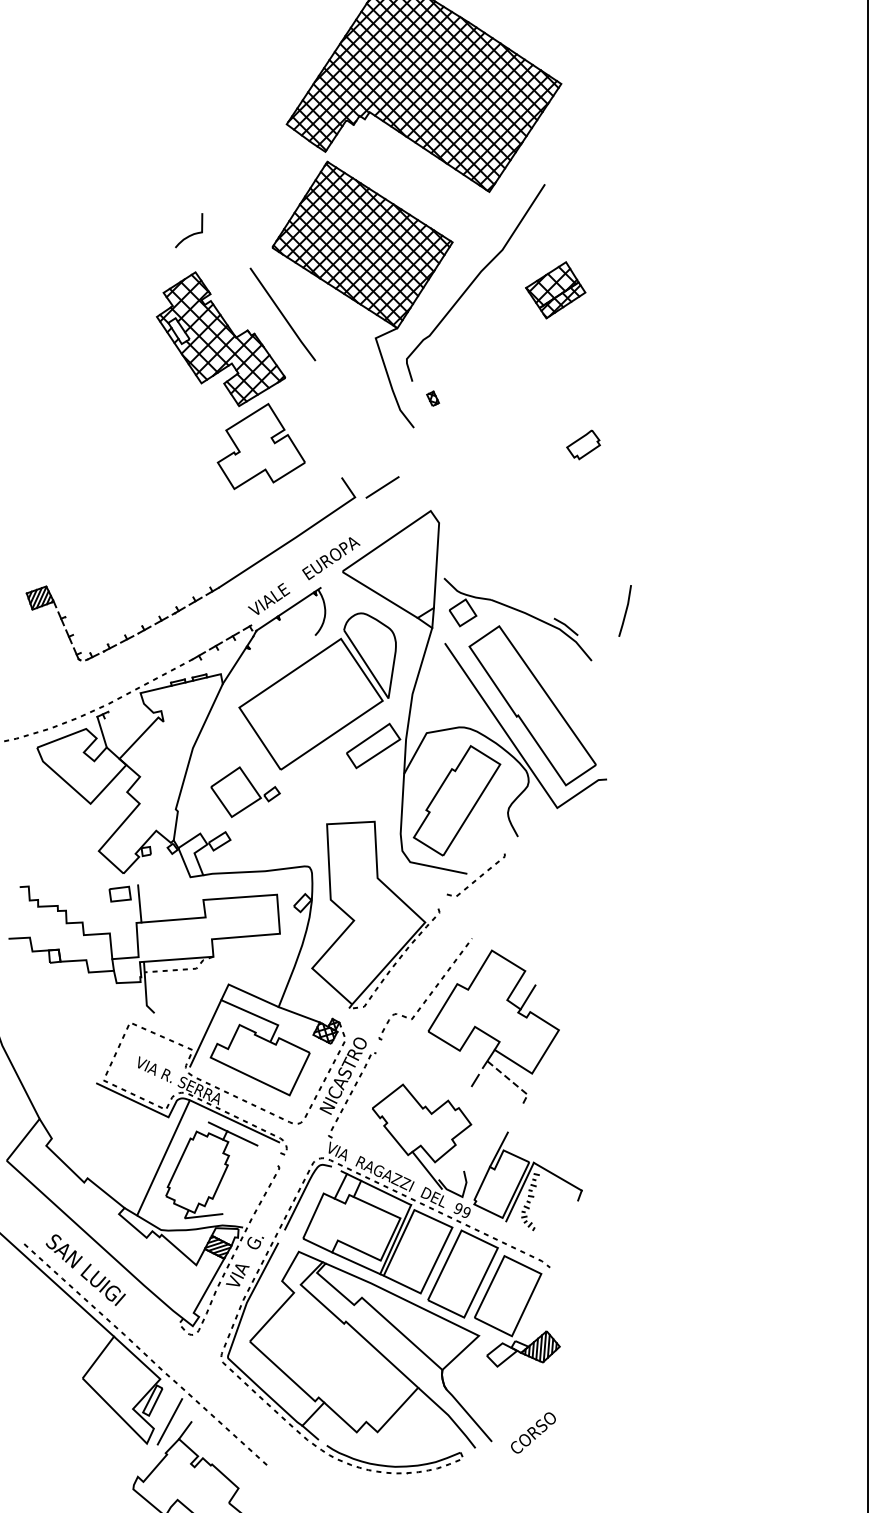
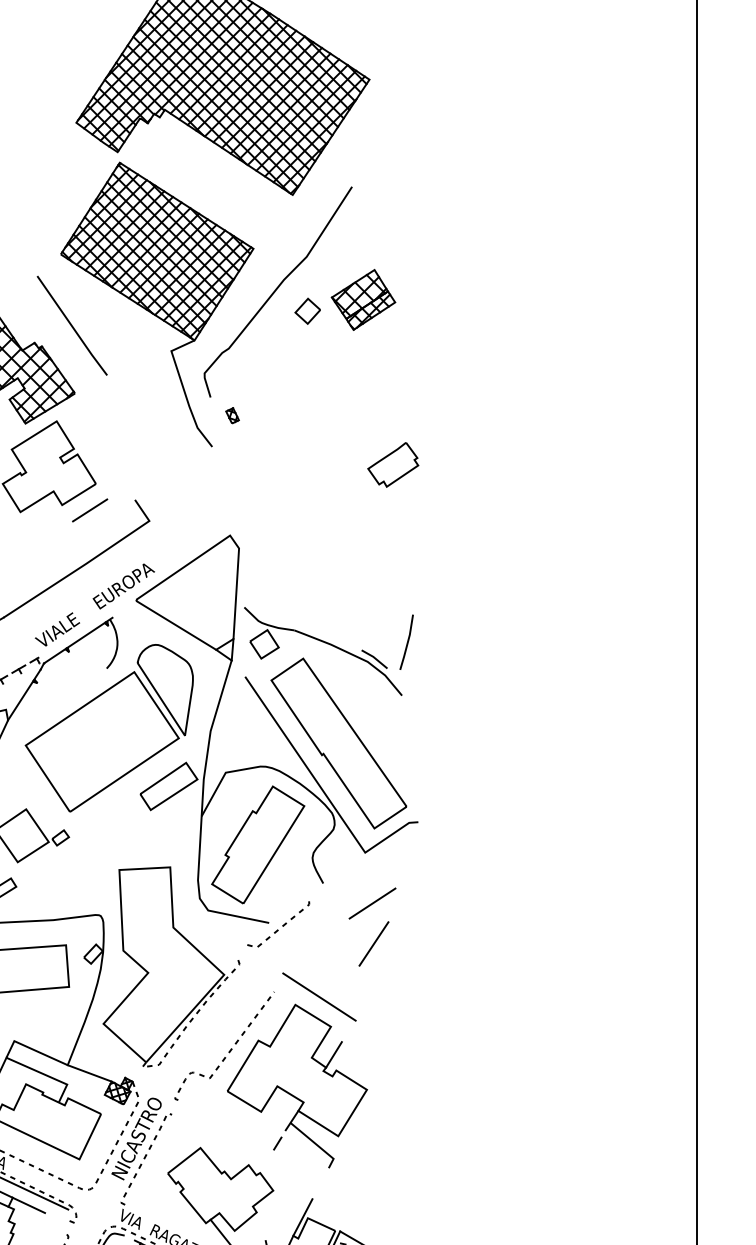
part: (502, 300) -> (306, 310), added
part: (583, 444) -> (393, 464), size x1.43
line: (382, 487) -> (89, 510), moved
line: (625, 610) -> (407, 641), moved
line: (563, 855) -> (371, 903), added
line: (565, 893) -> (373, 943), added
line: (514, 943) -> (319, 997), added
line: (511, 1081) -> (316, 1144), dashed -> solid

